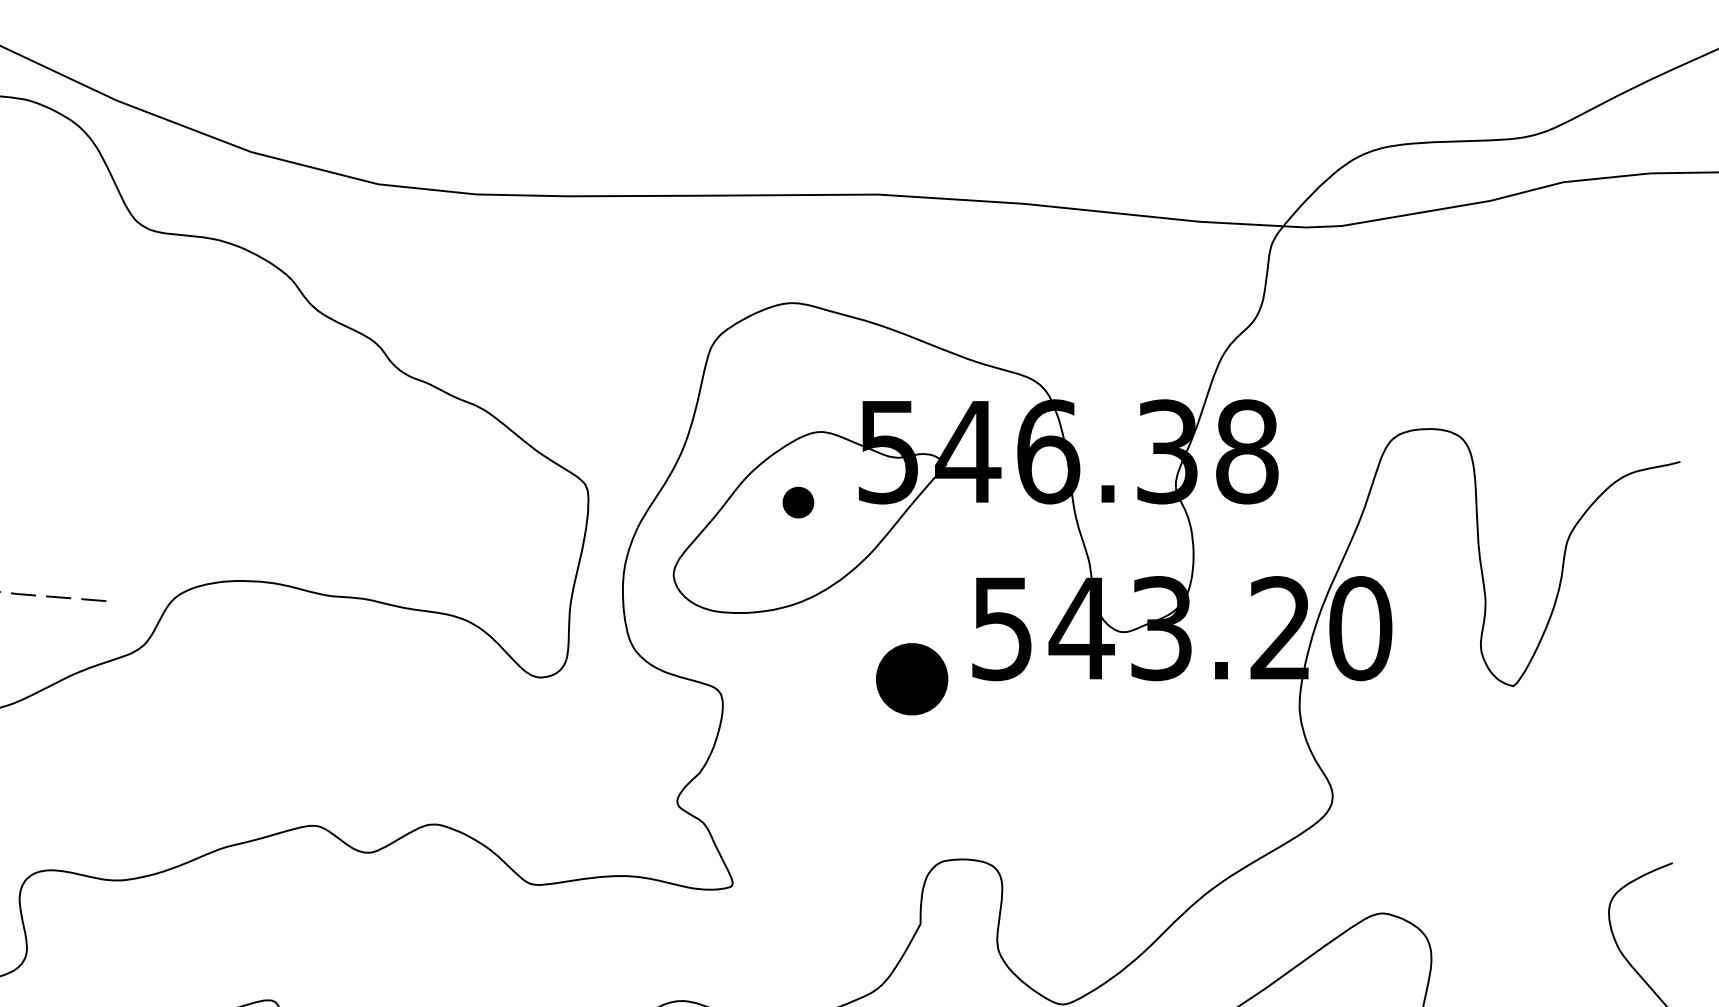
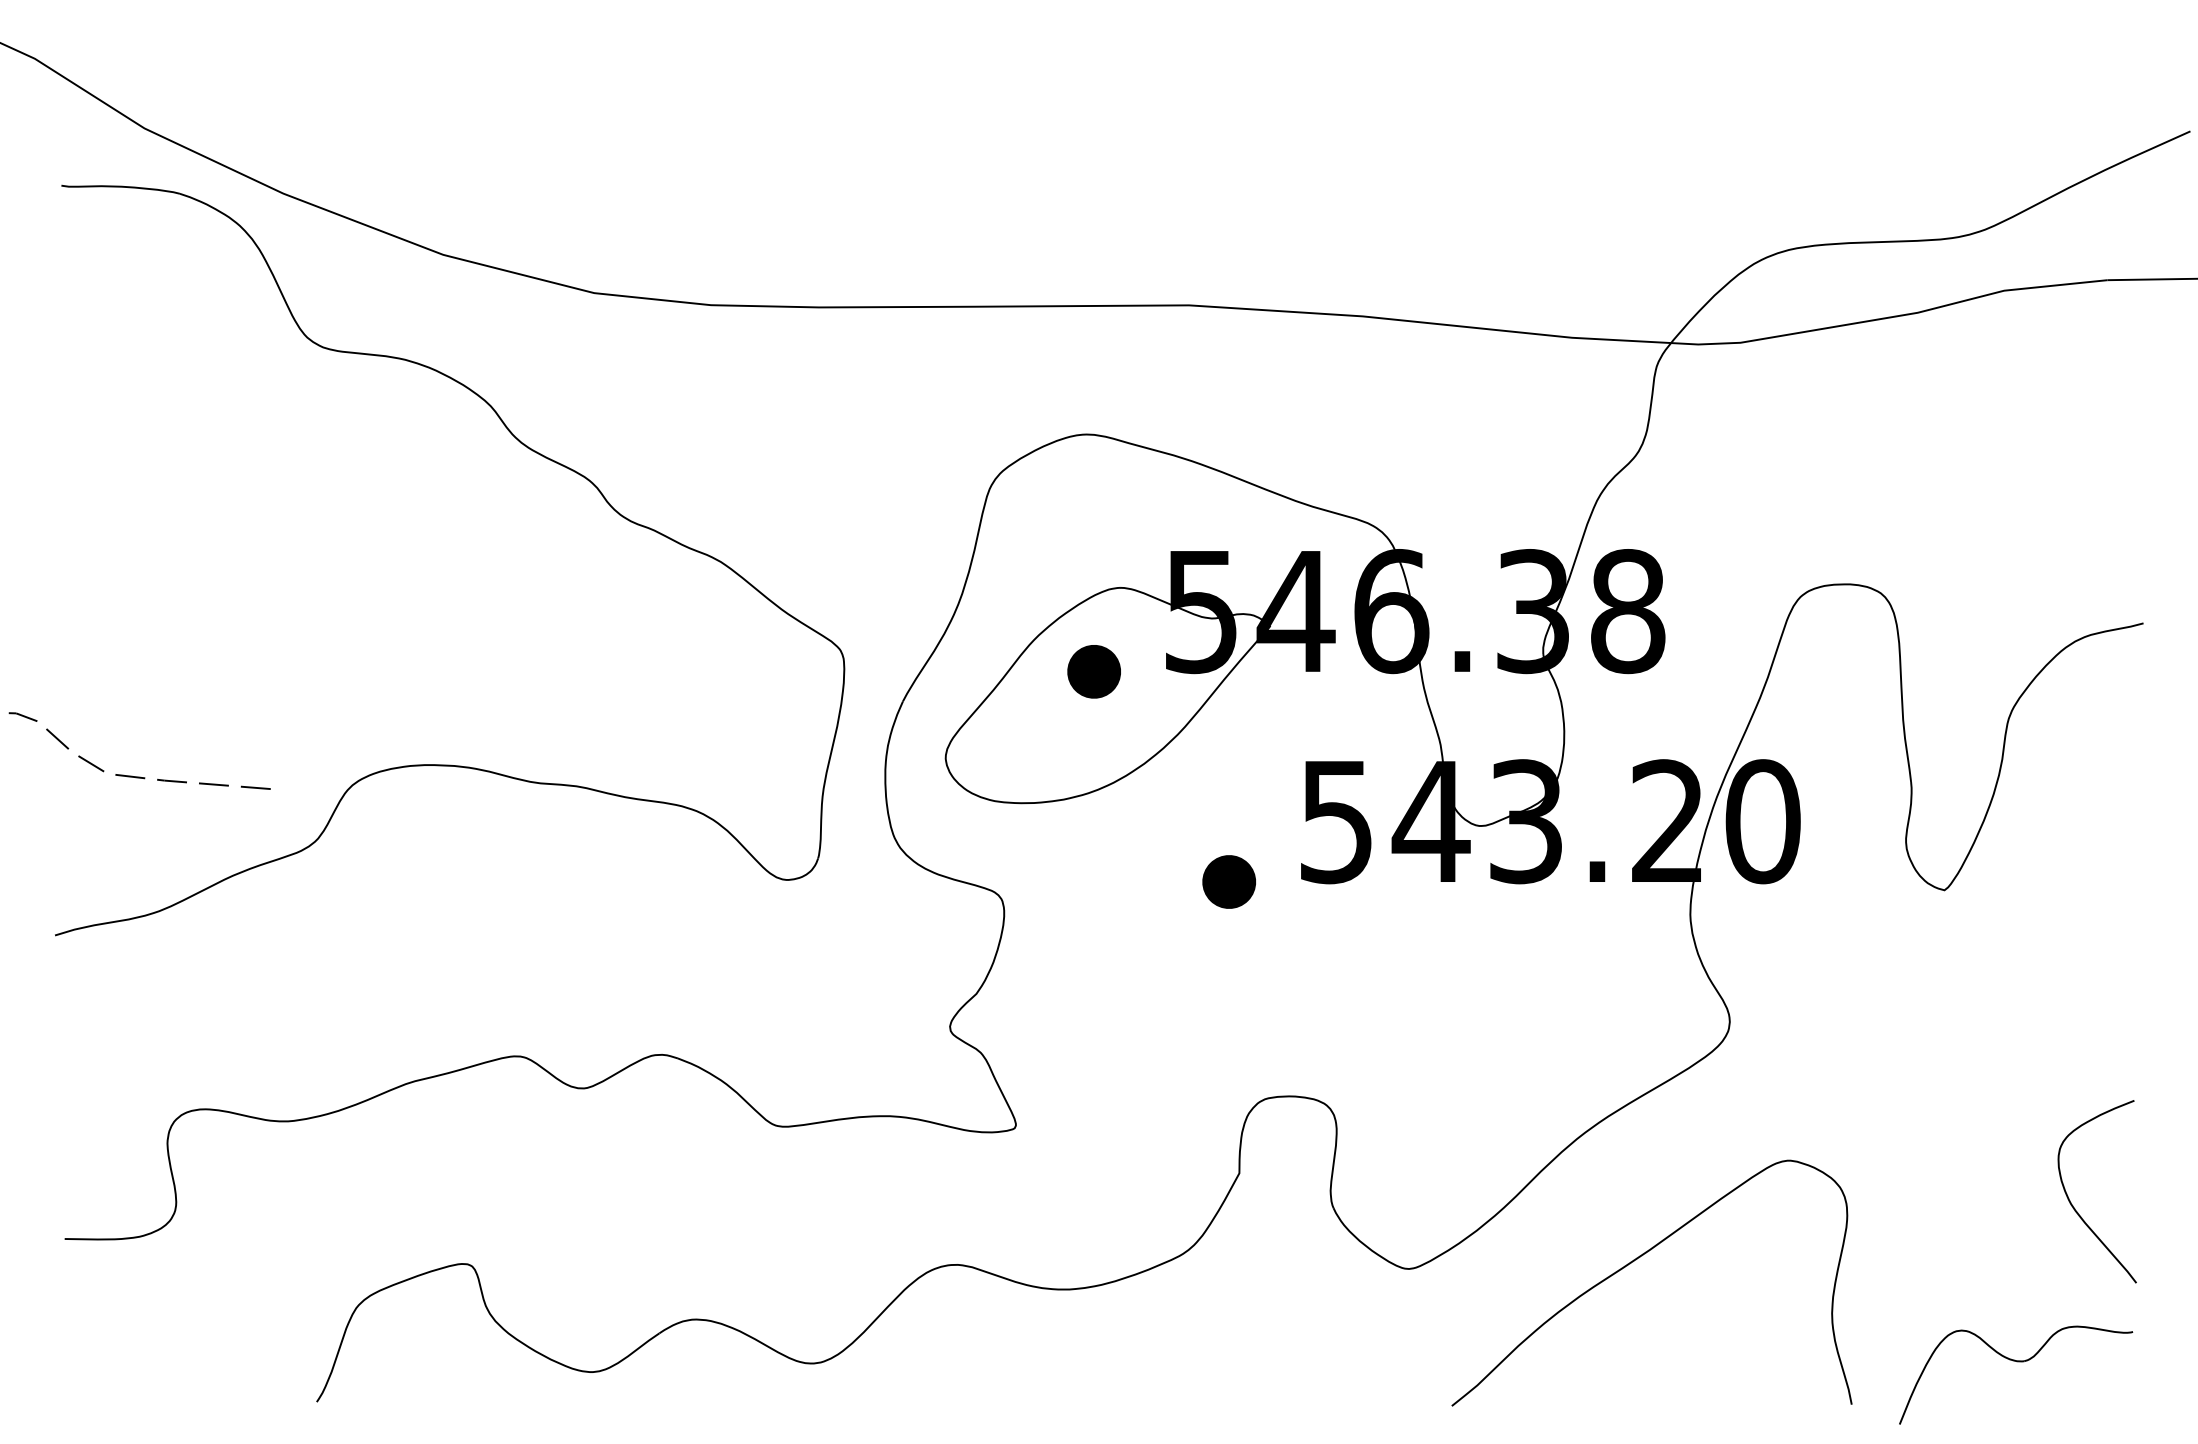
part: (797, 502) -> (1093, 671), size x1.43
part: (911, 678) -> (1228, 881), size x0.62

